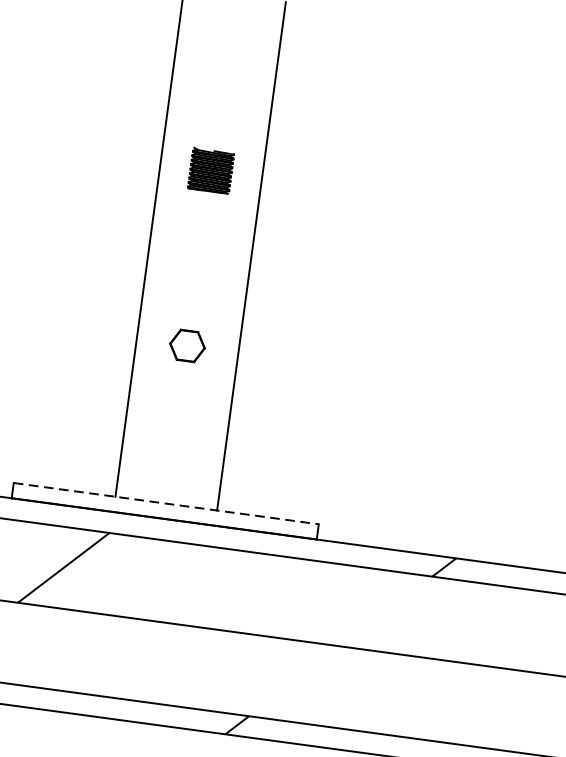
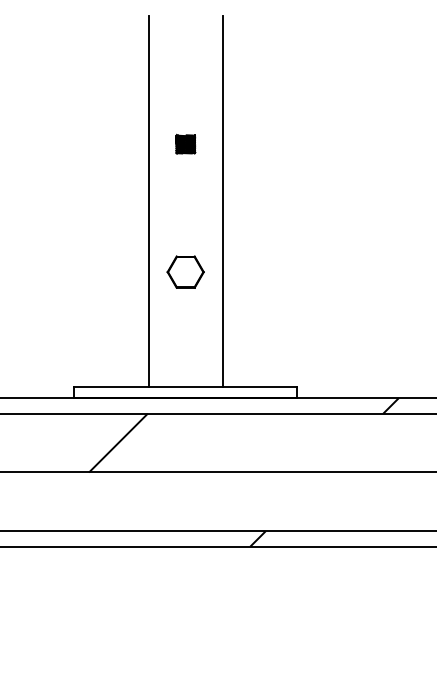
part: (211, 169) -> (185, 143), size x0.62
part: (187, 345) -> (185, 271), size x1.43
line: (167, 504) -> (186, 387), dashed -> solid

